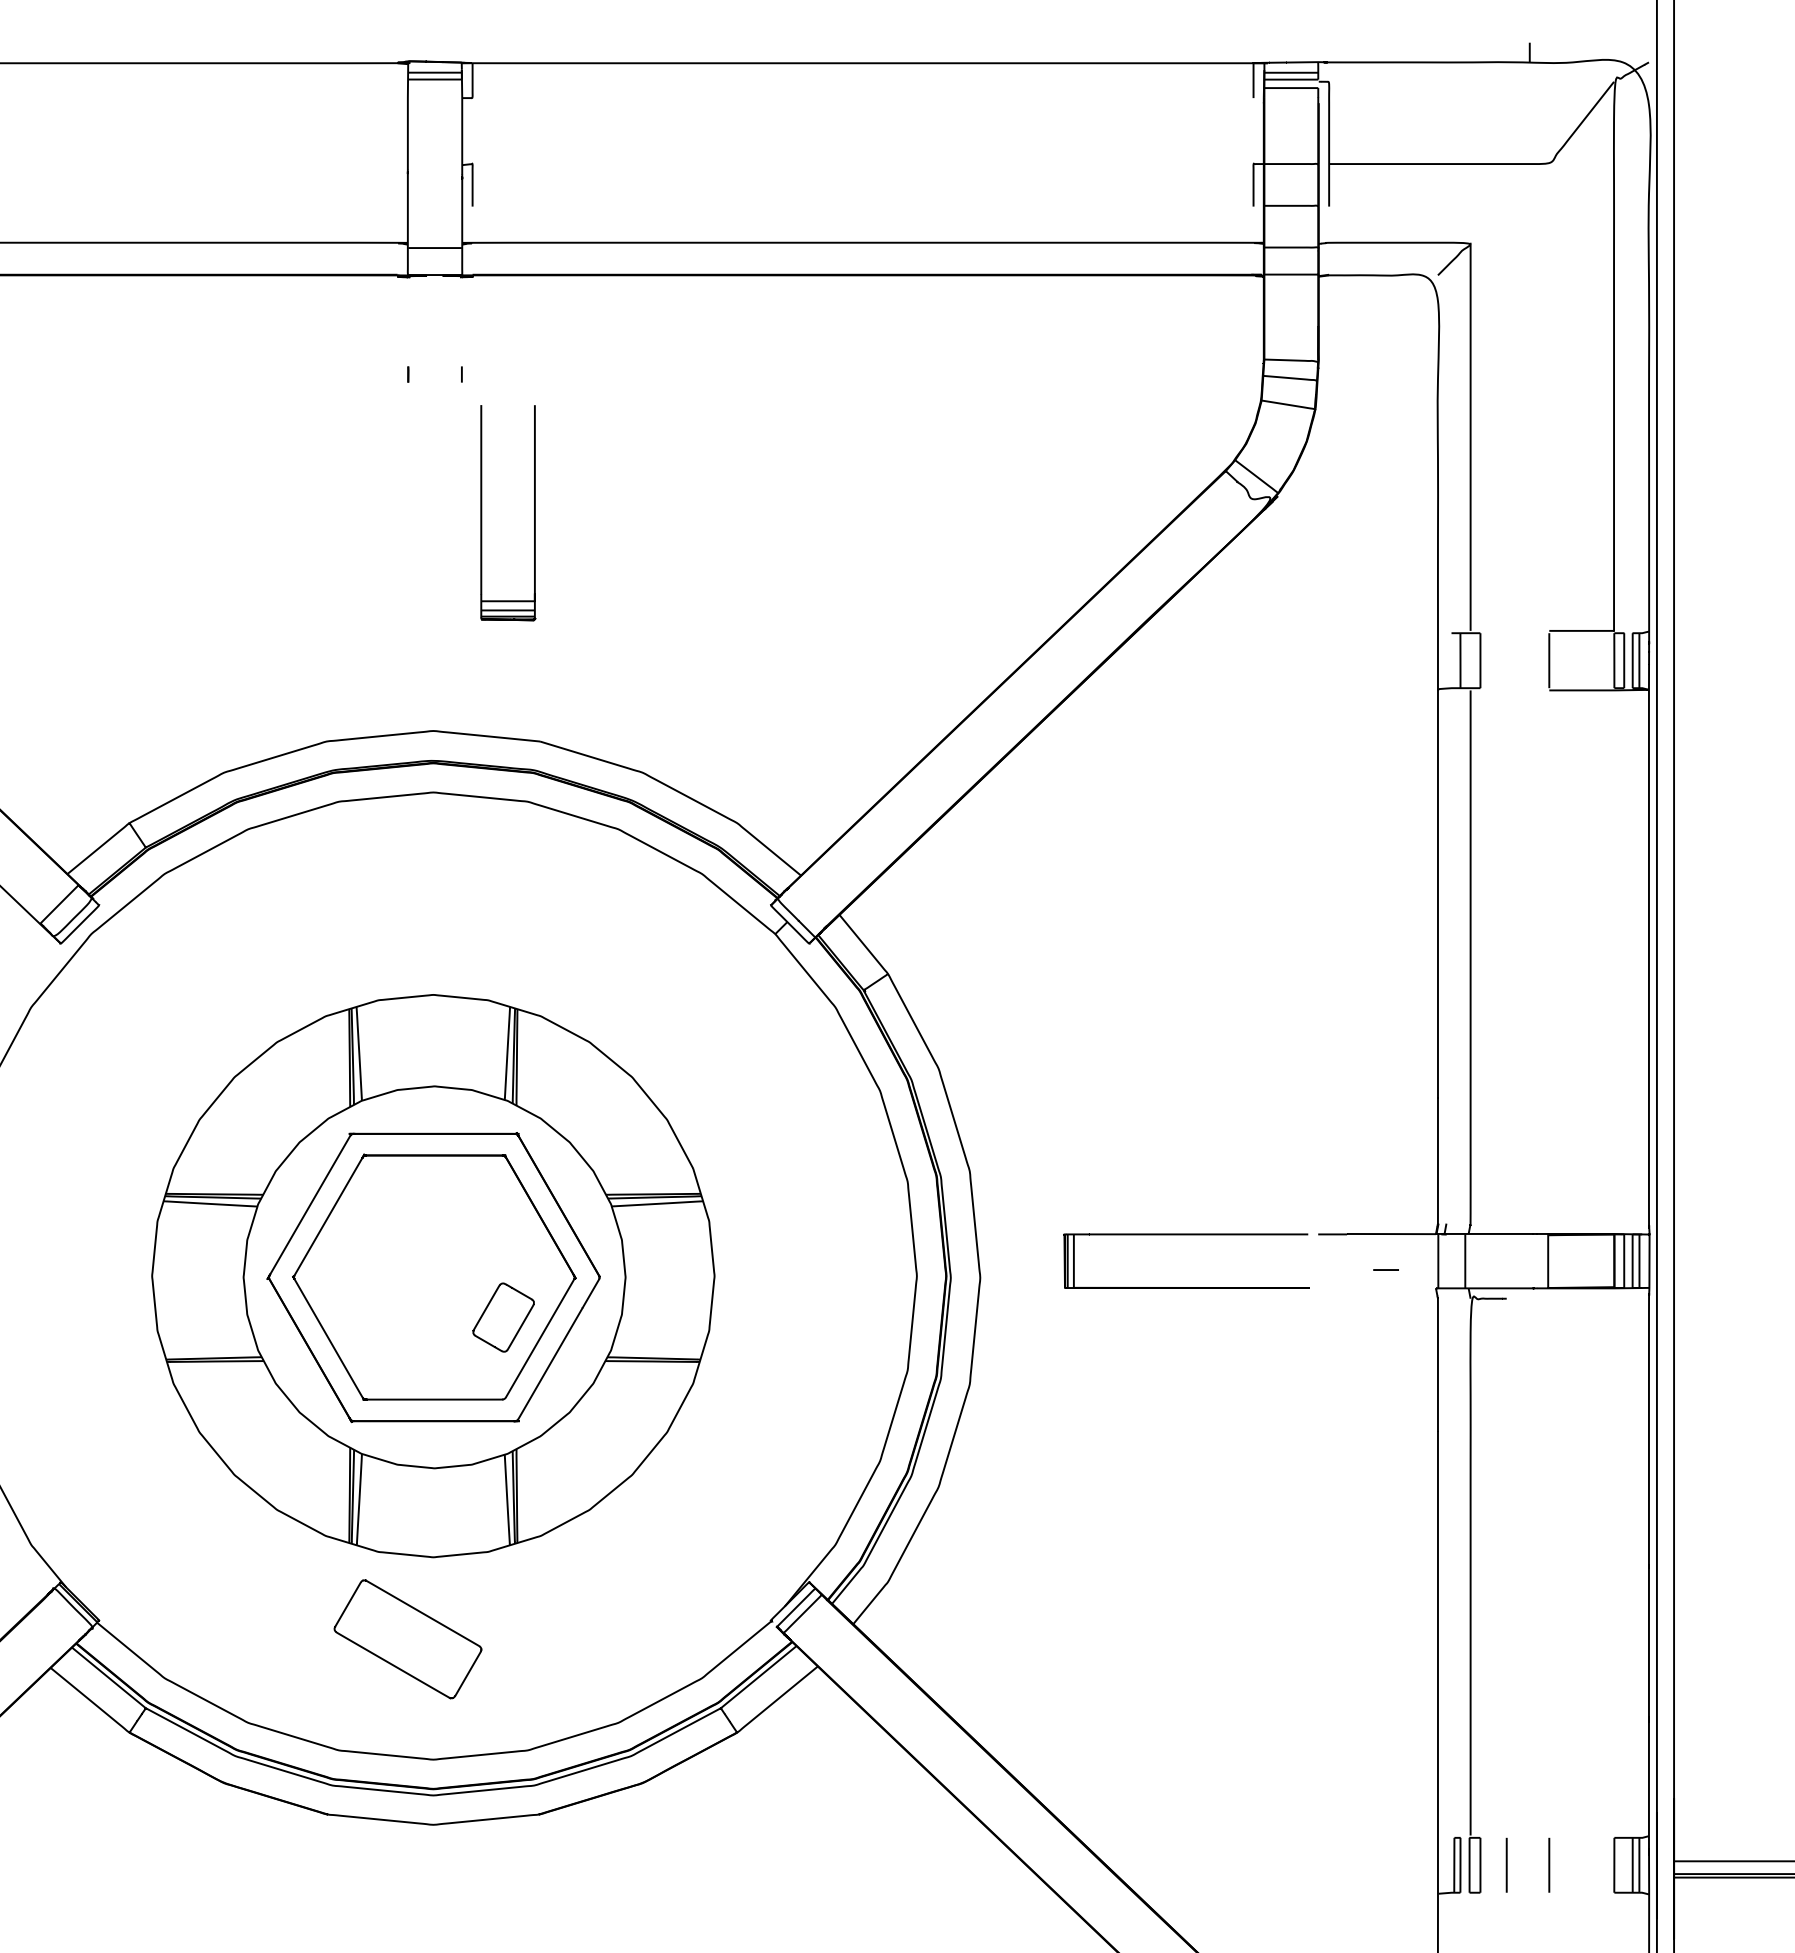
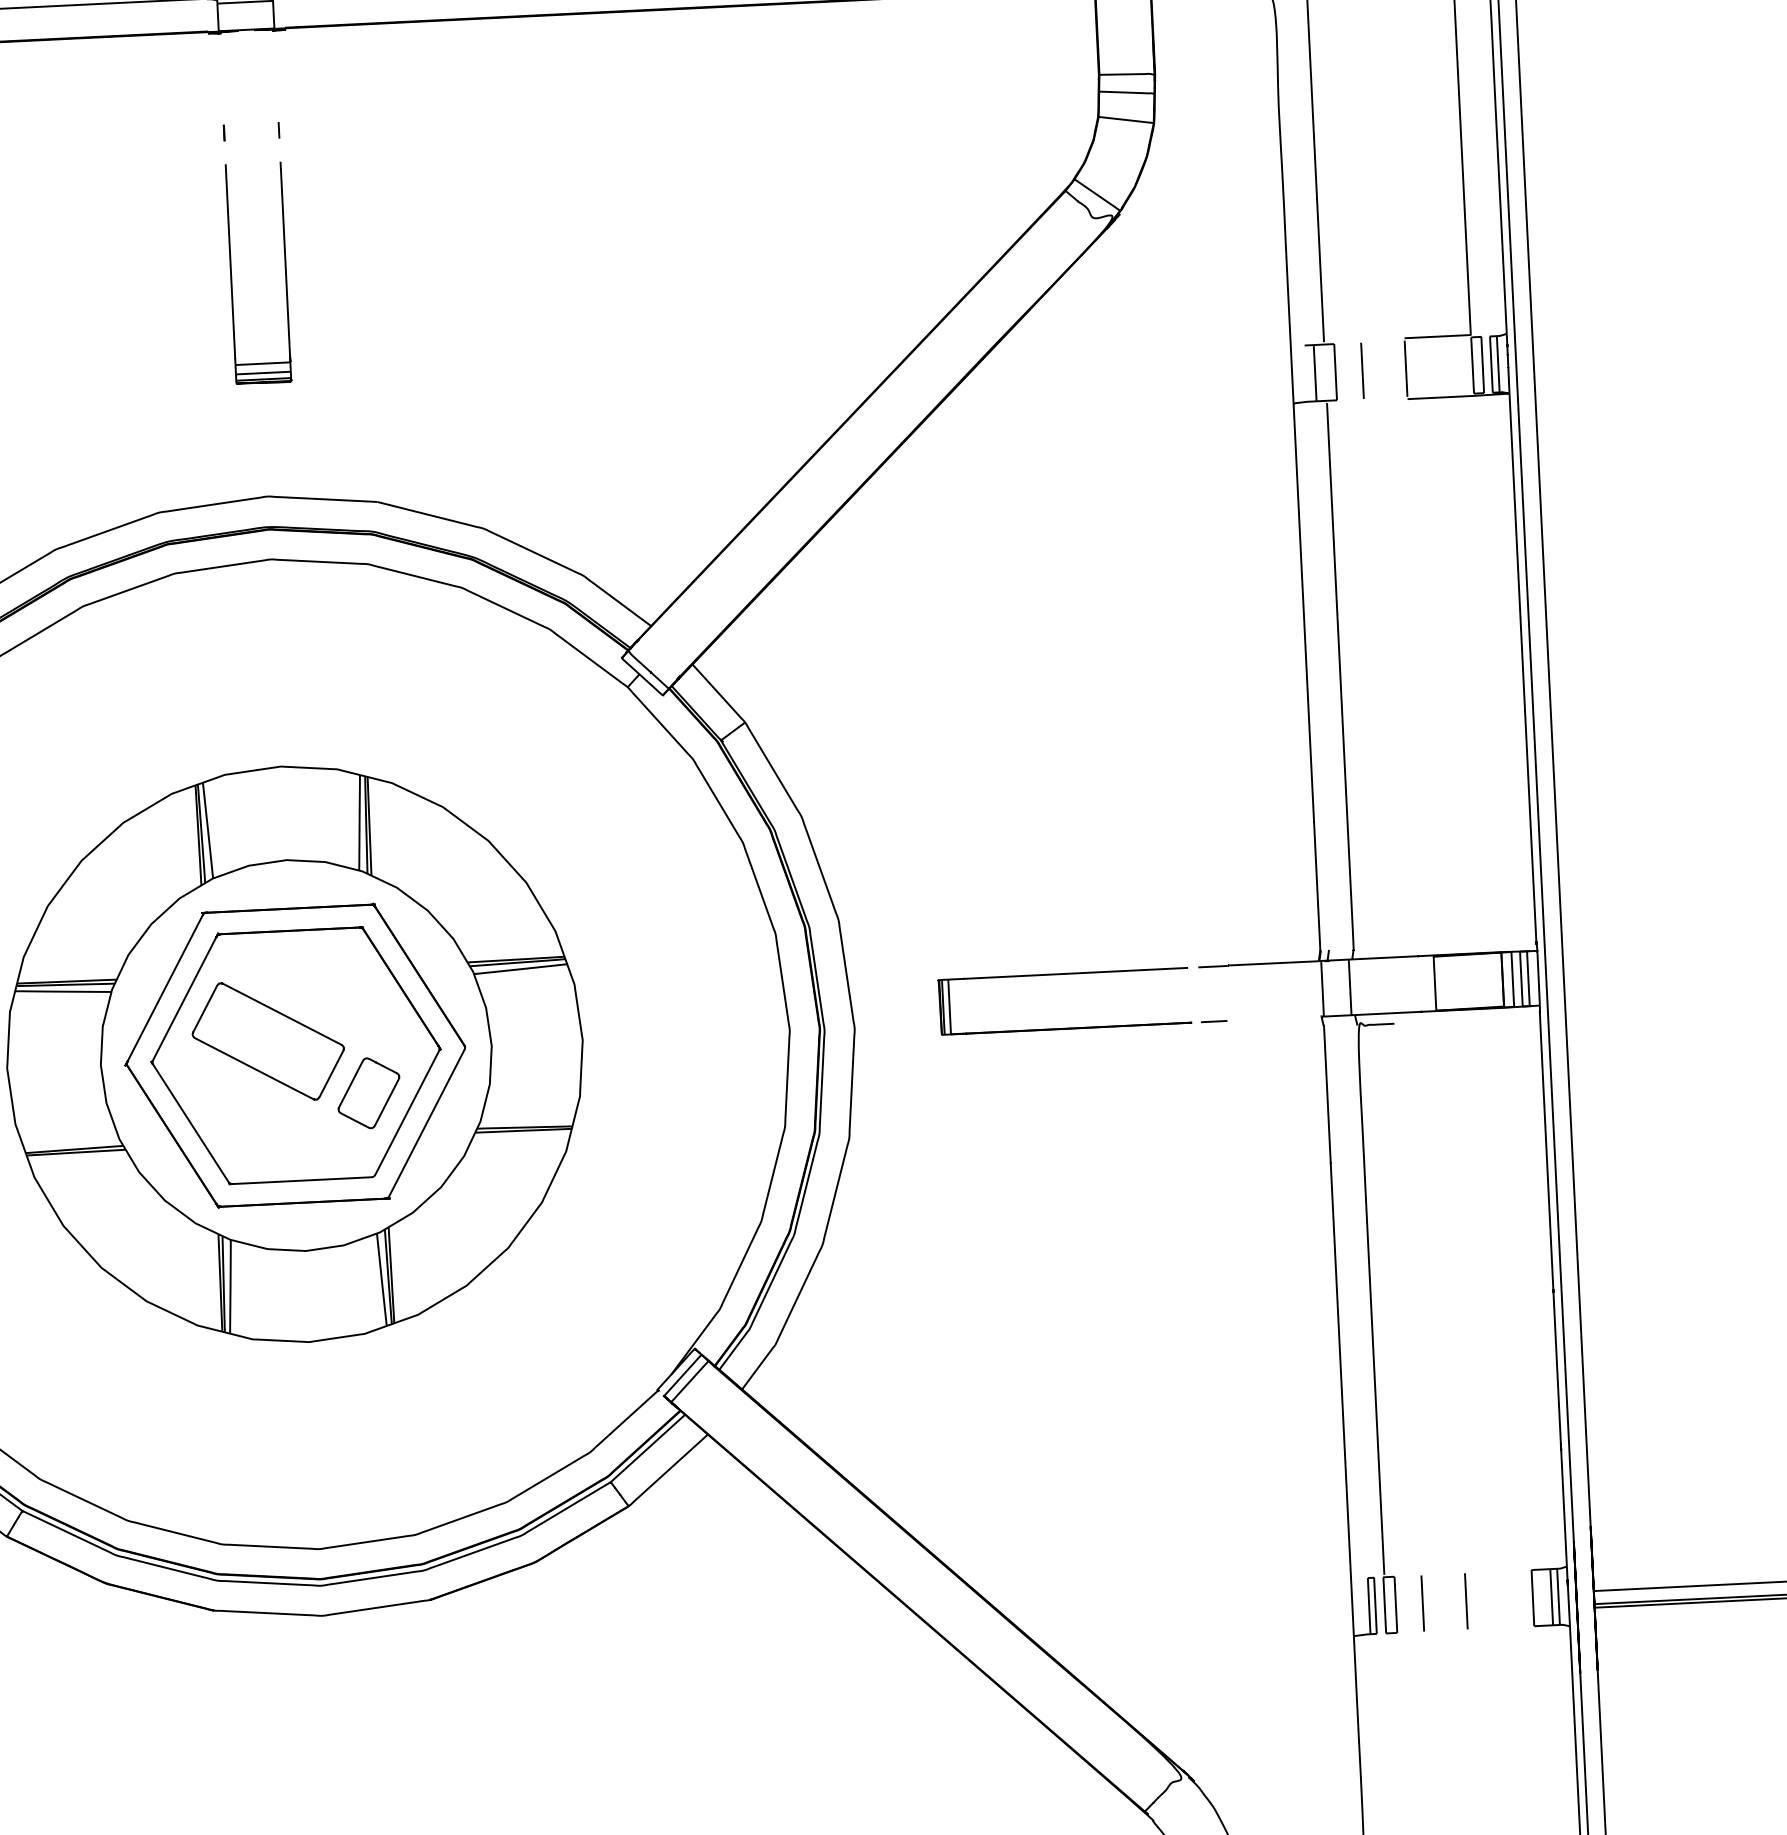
part: (482, 513) -> (232, 275), moved
line: (1506, 660) -> (1362, 370), added
line: (1385, 1269) -> (1213, 1021), moved
part: (407, 1639) -> (267, 1041), moved

